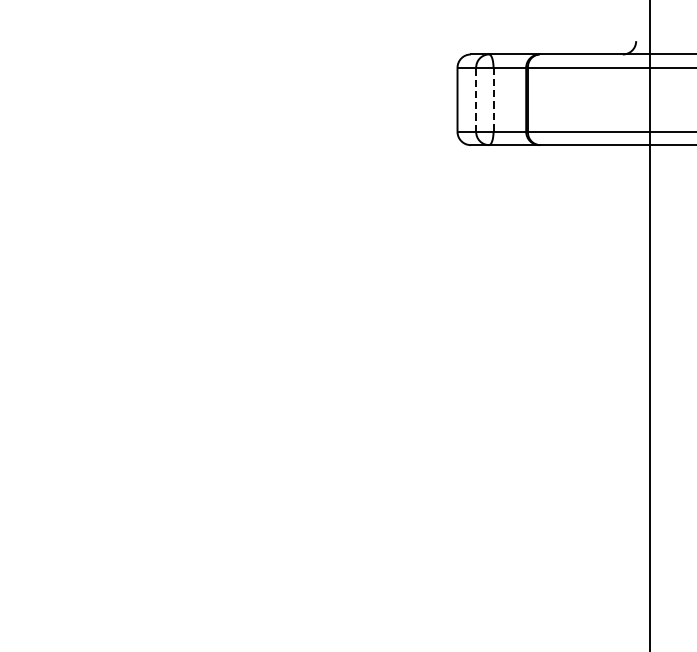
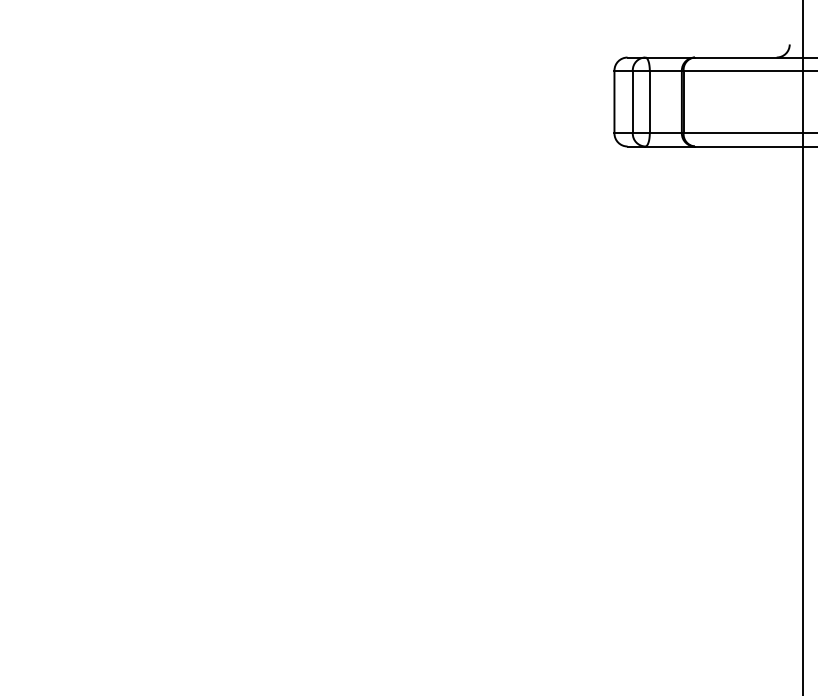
line: (475, 99) -> (632, 101), dashed -> solid
line: (493, 100) -> (649, 102), dashed -> solid

